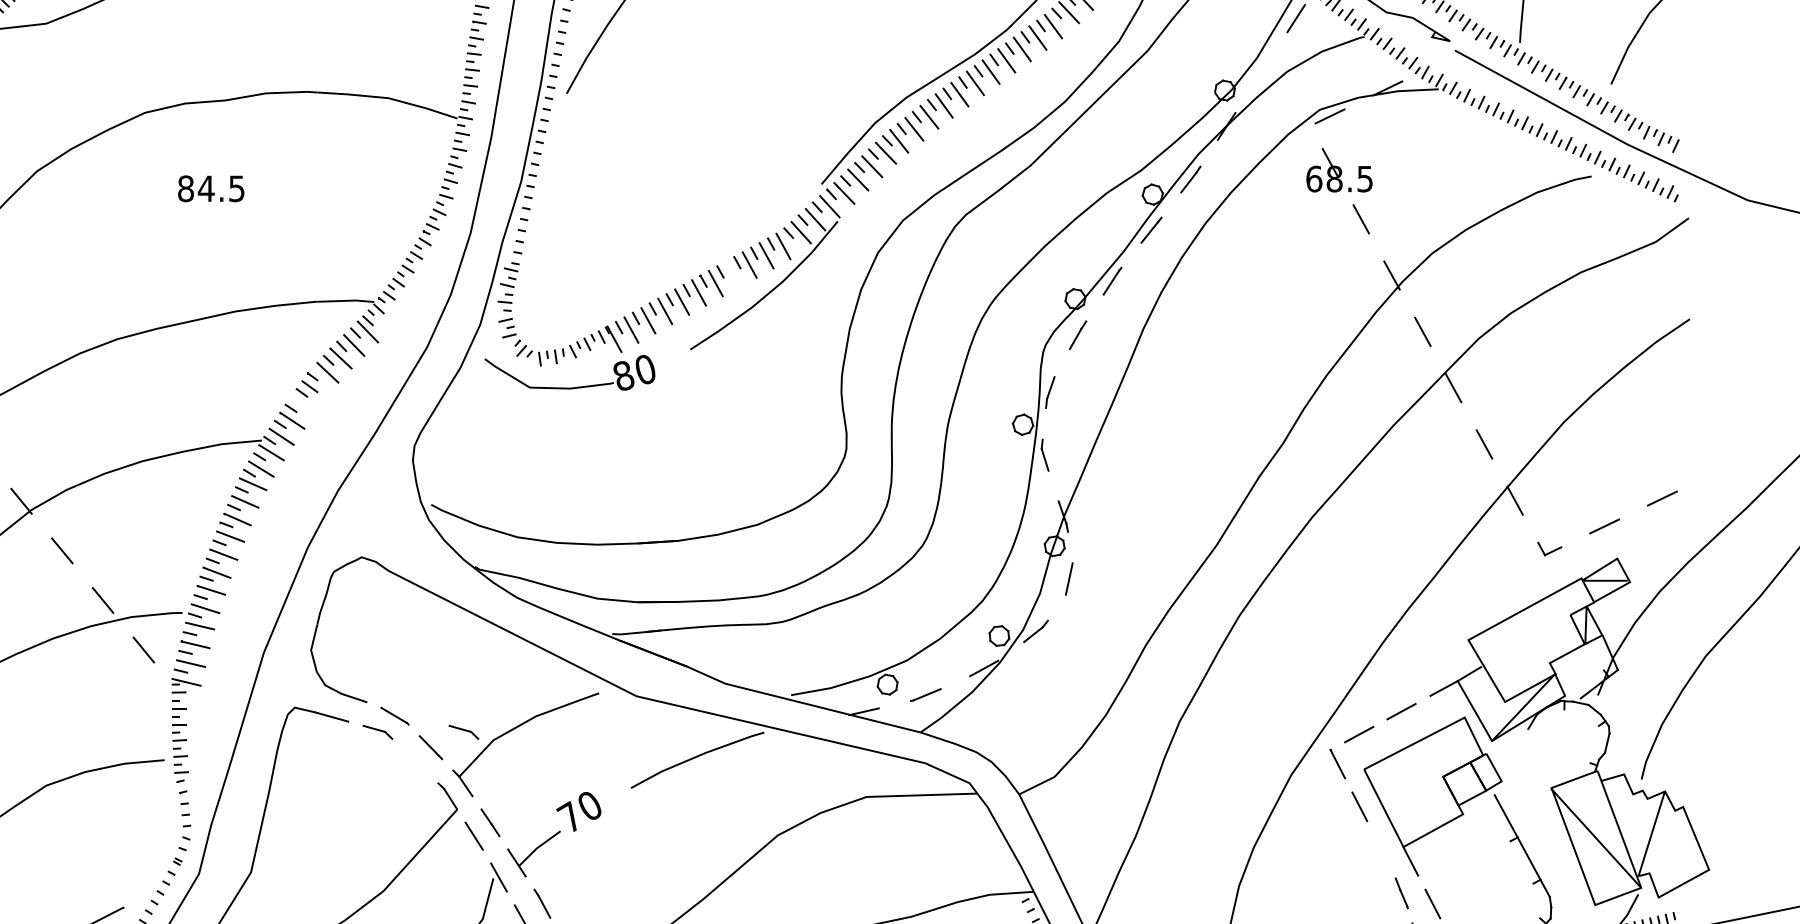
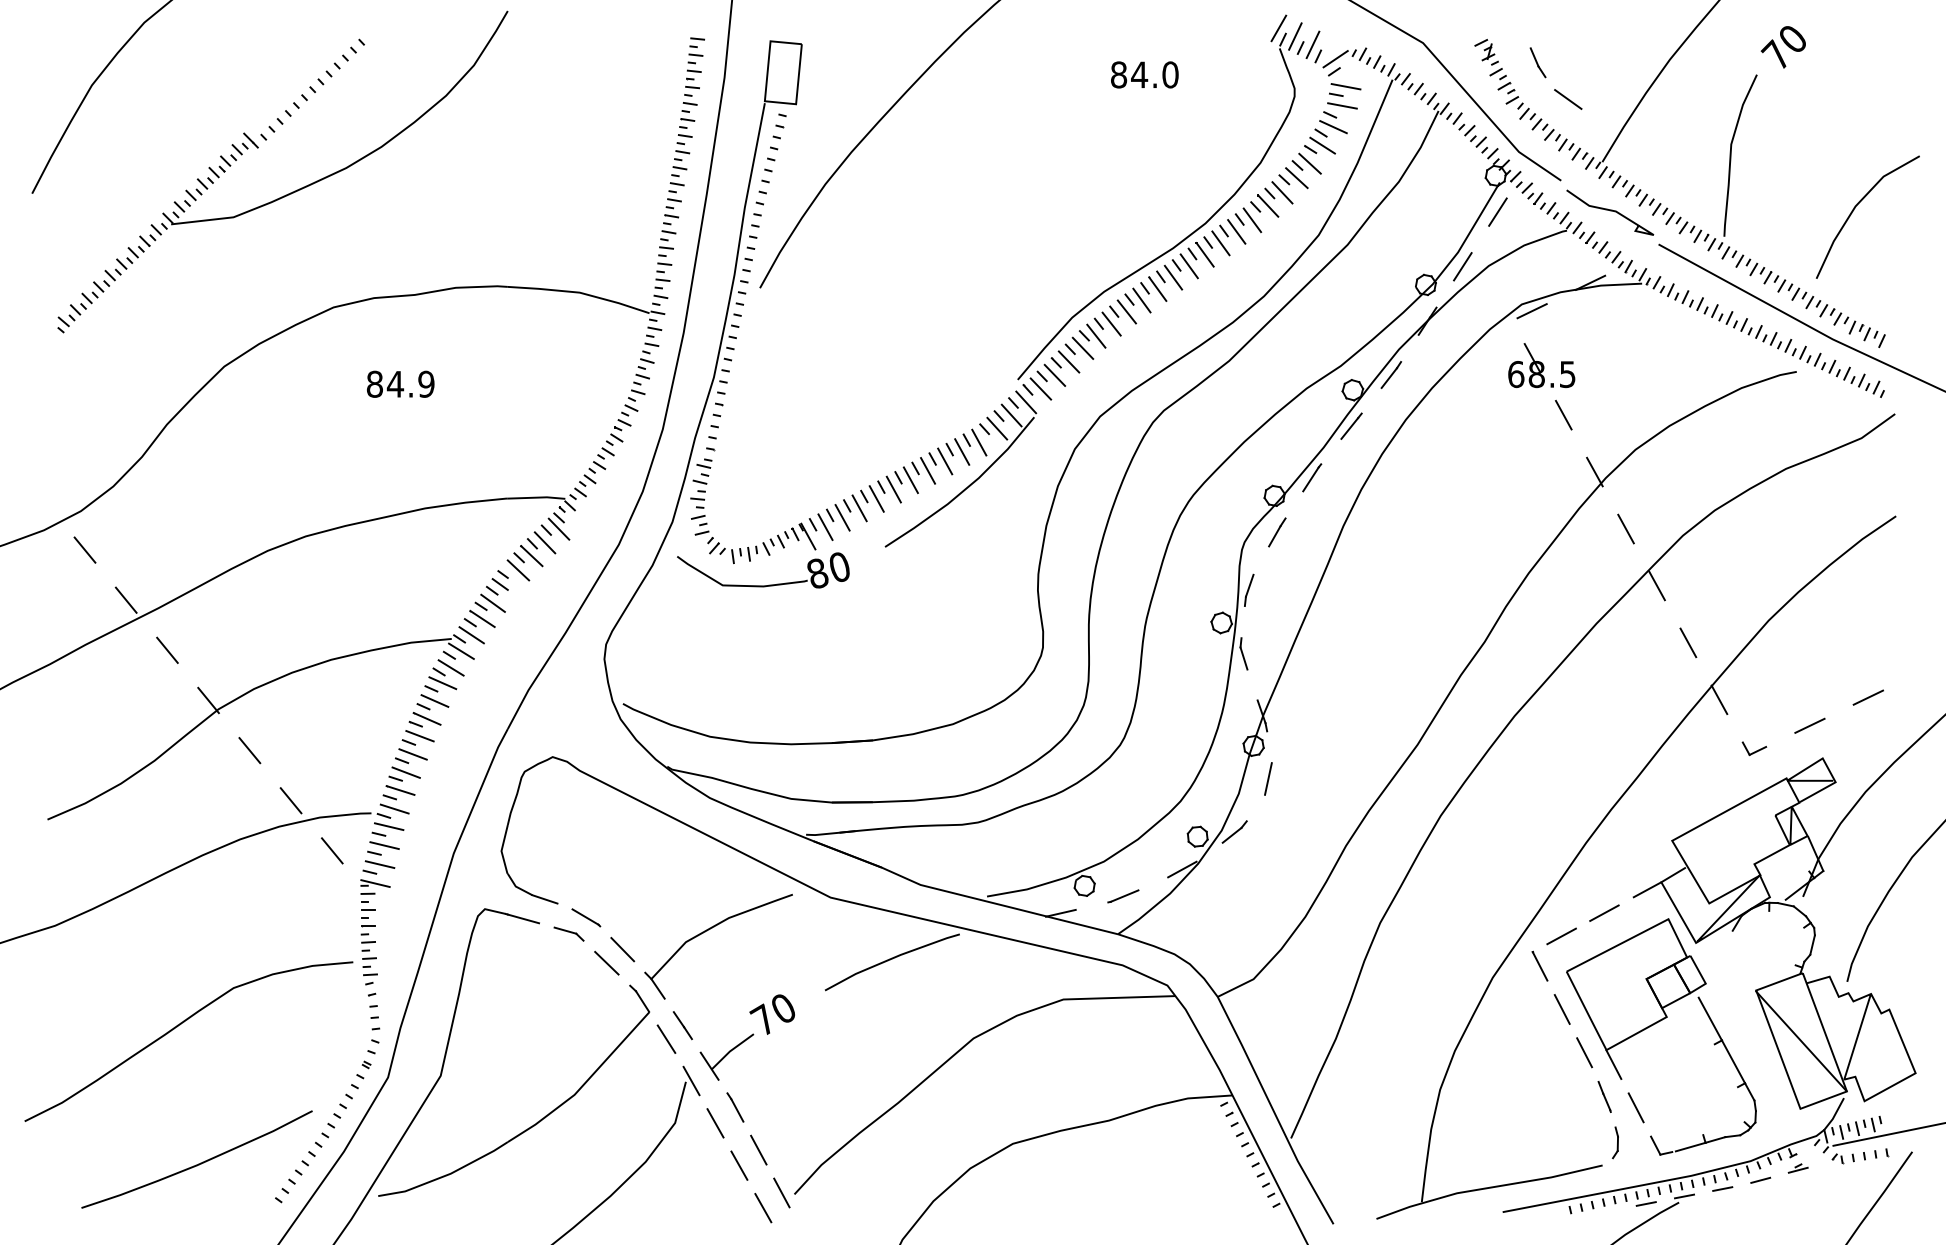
line: (1261, 72) -> (1462, 266), added
text: (236, 187) -> (426, 383), 84.5 -> 84.9
line: (733, 273) -> (928, 470), added
line: (302, 404) -> (492, 602), added
part: (463, 731) -> (655, 933), removed
line: (414, 760) -> (606, 962), added
line: (1381, 849) -> (1584, 1052), added

